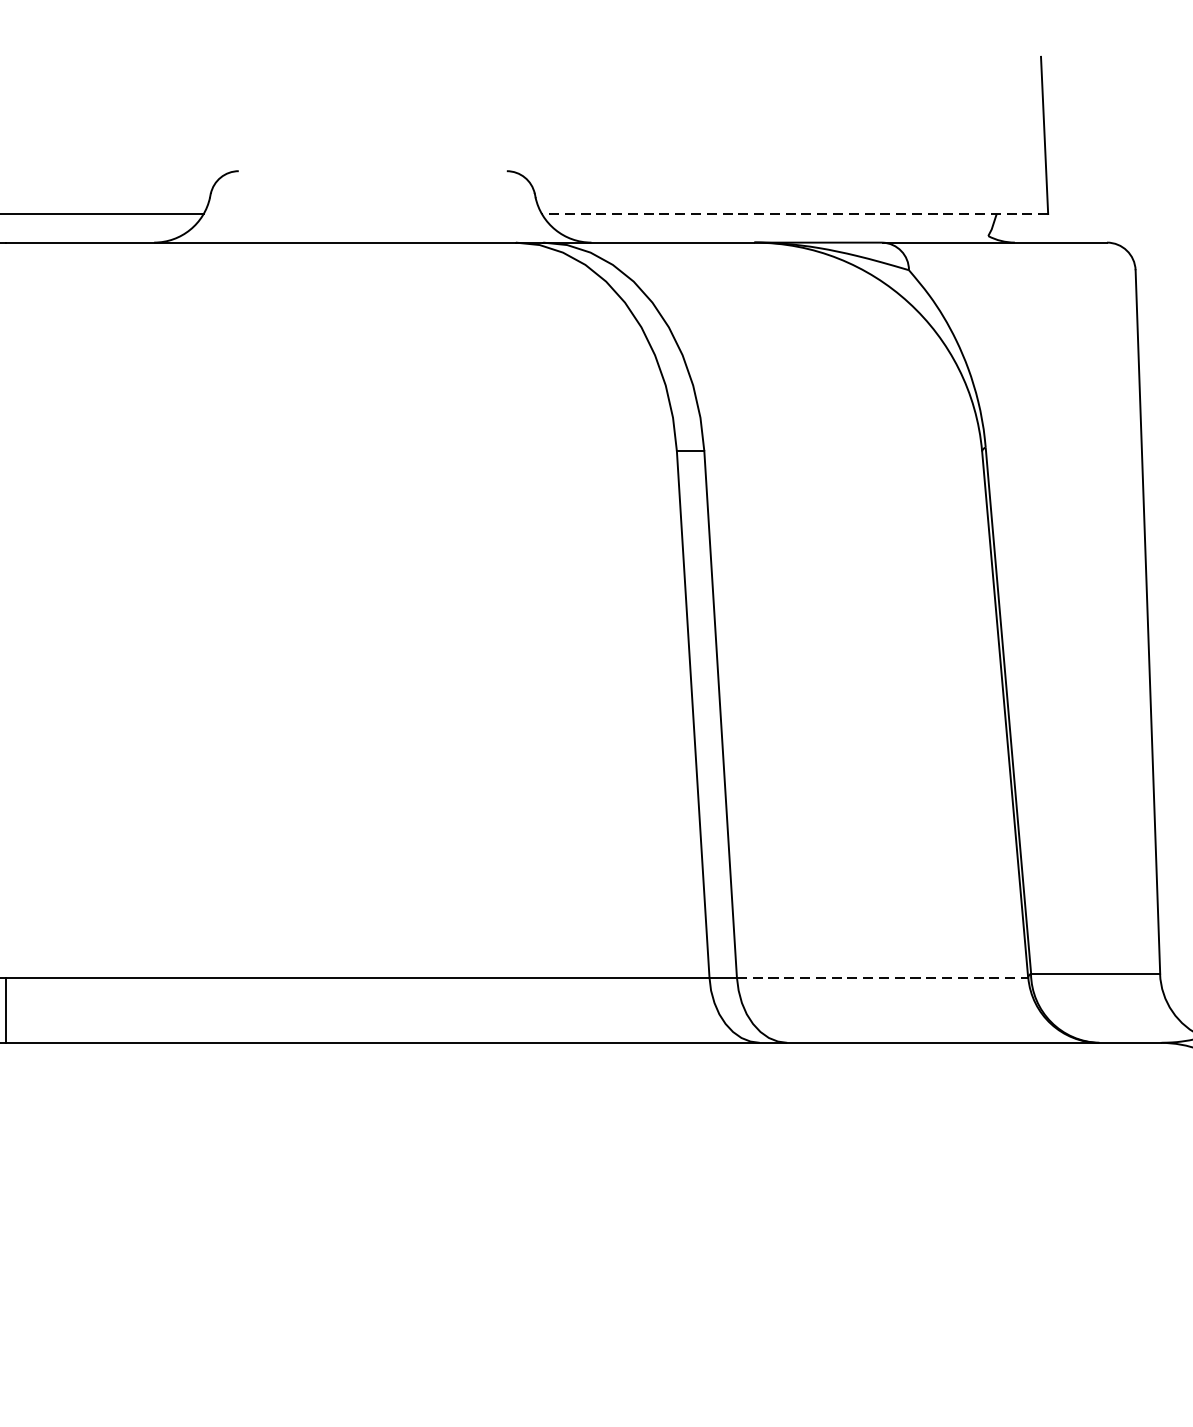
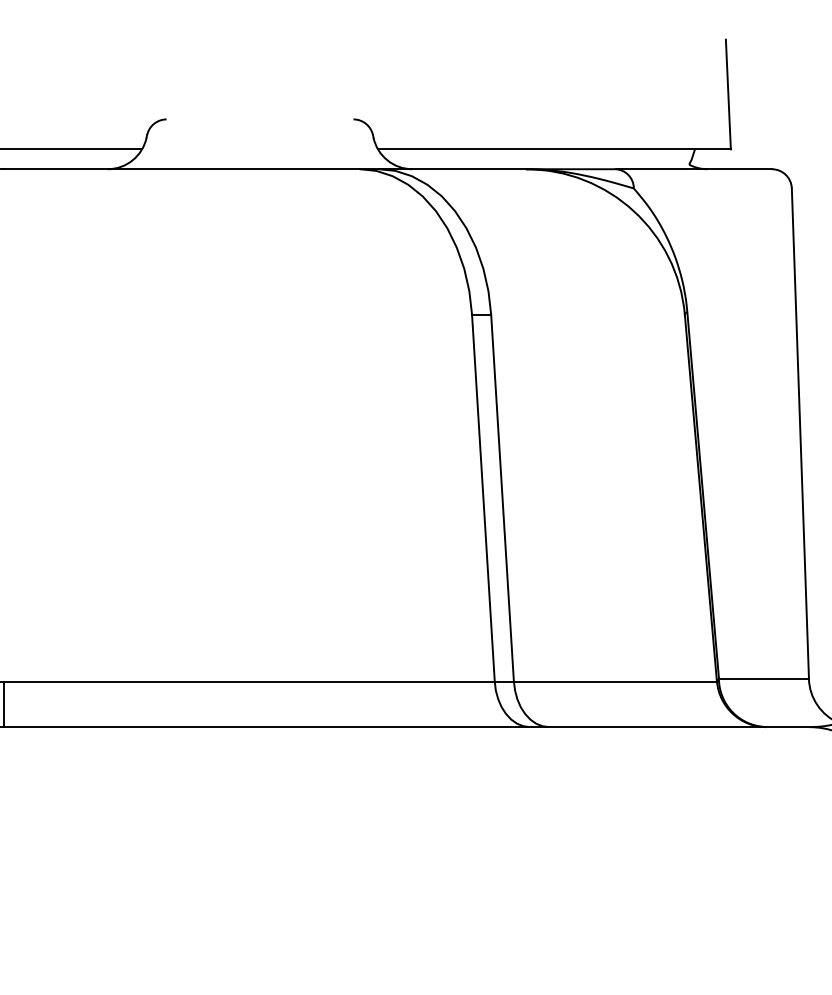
line: (793, 214) -> (553, 149), dashed -> solid
line: (882, 977) -> (615, 681), dashed -> solid

